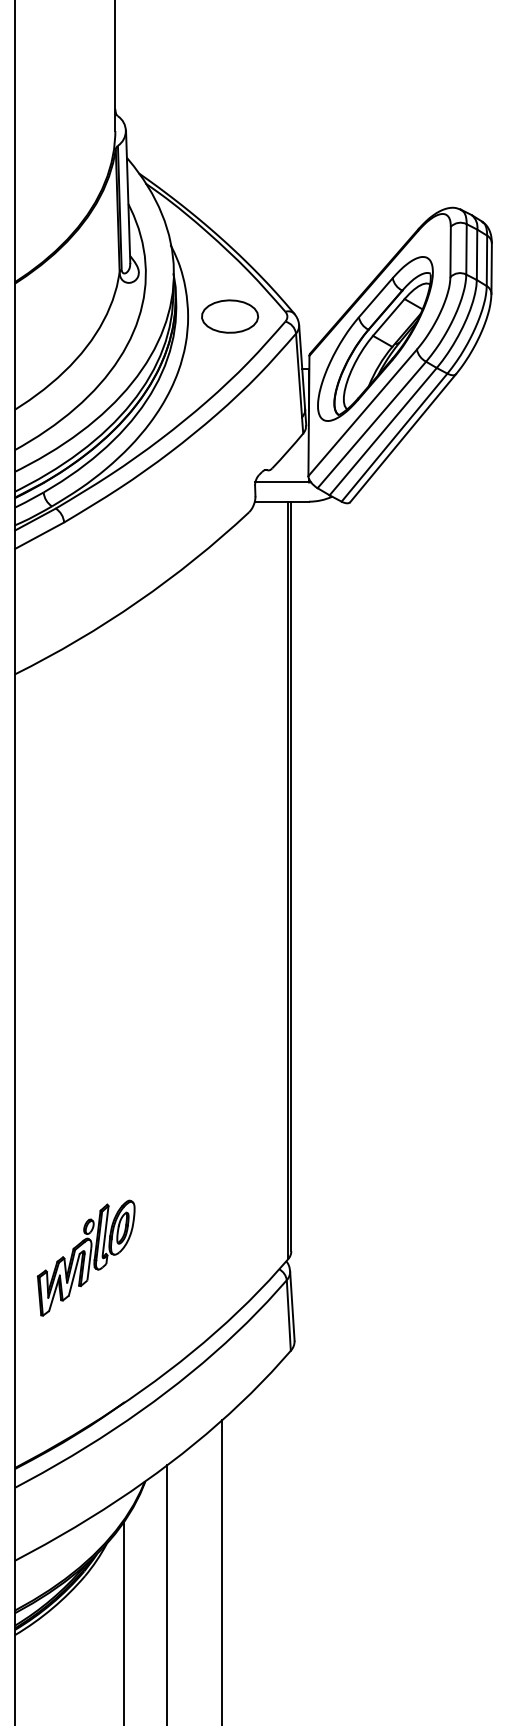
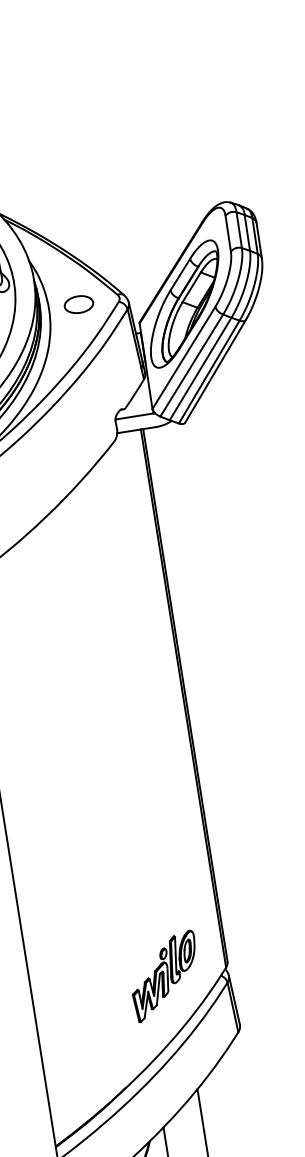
part: (230, 316) -> (79, 304), size x0.71
part: (85, 1257) -> (164, 976), moved

